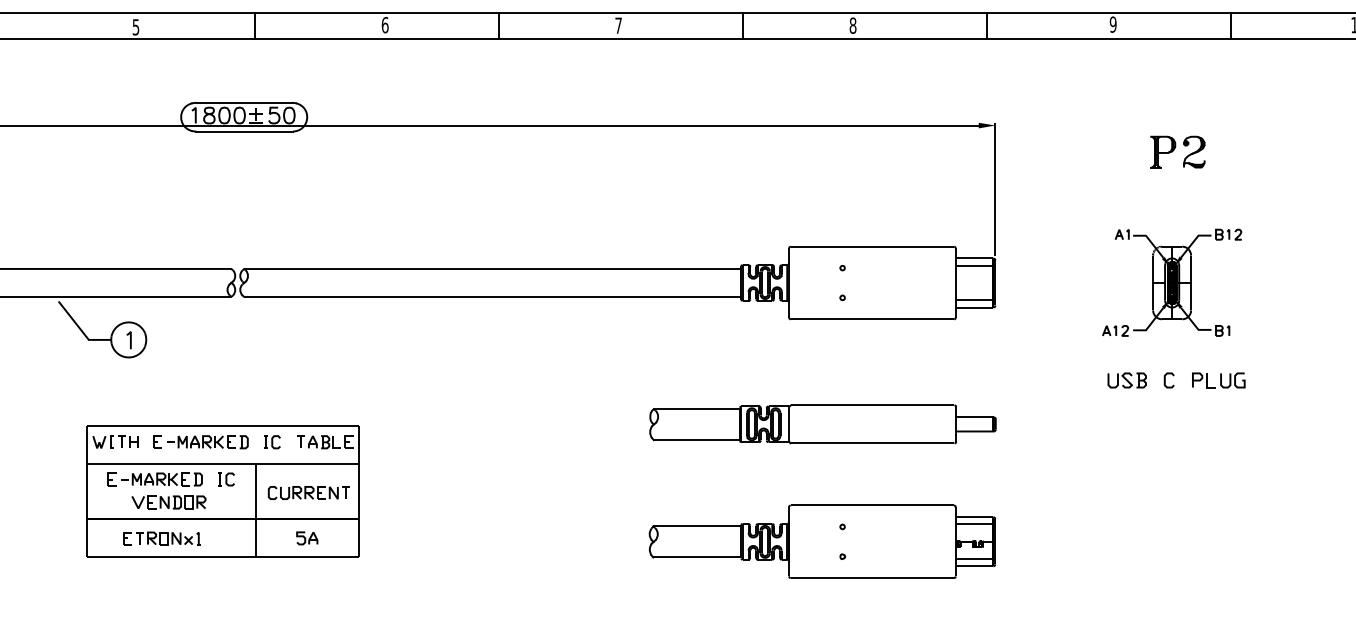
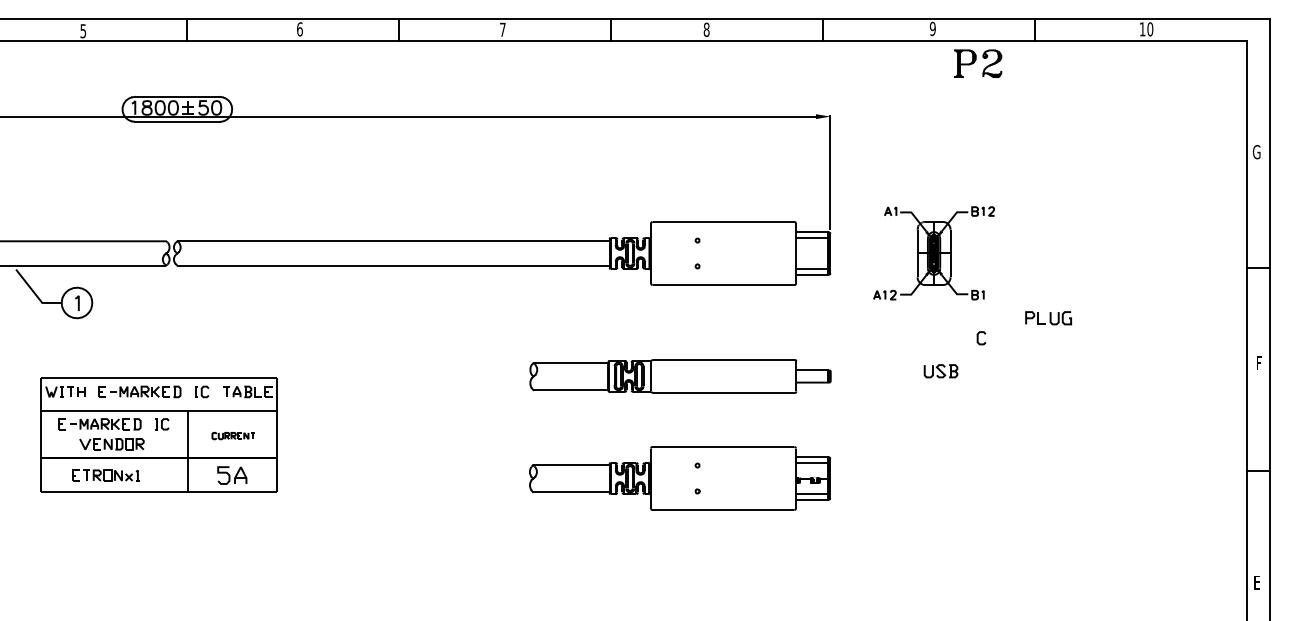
part: (1178, 151) -> (978, 63), moved
part: (1172, 282) -> (934, 253), moved
part: (1126, 380) -> (940, 371), moved
part: (1218, 380) -> (1048, 318), moved
part: (307, 492) -> (232, 435), size x0.6
part: (306, 538) -> (231, 475), size x1.6

